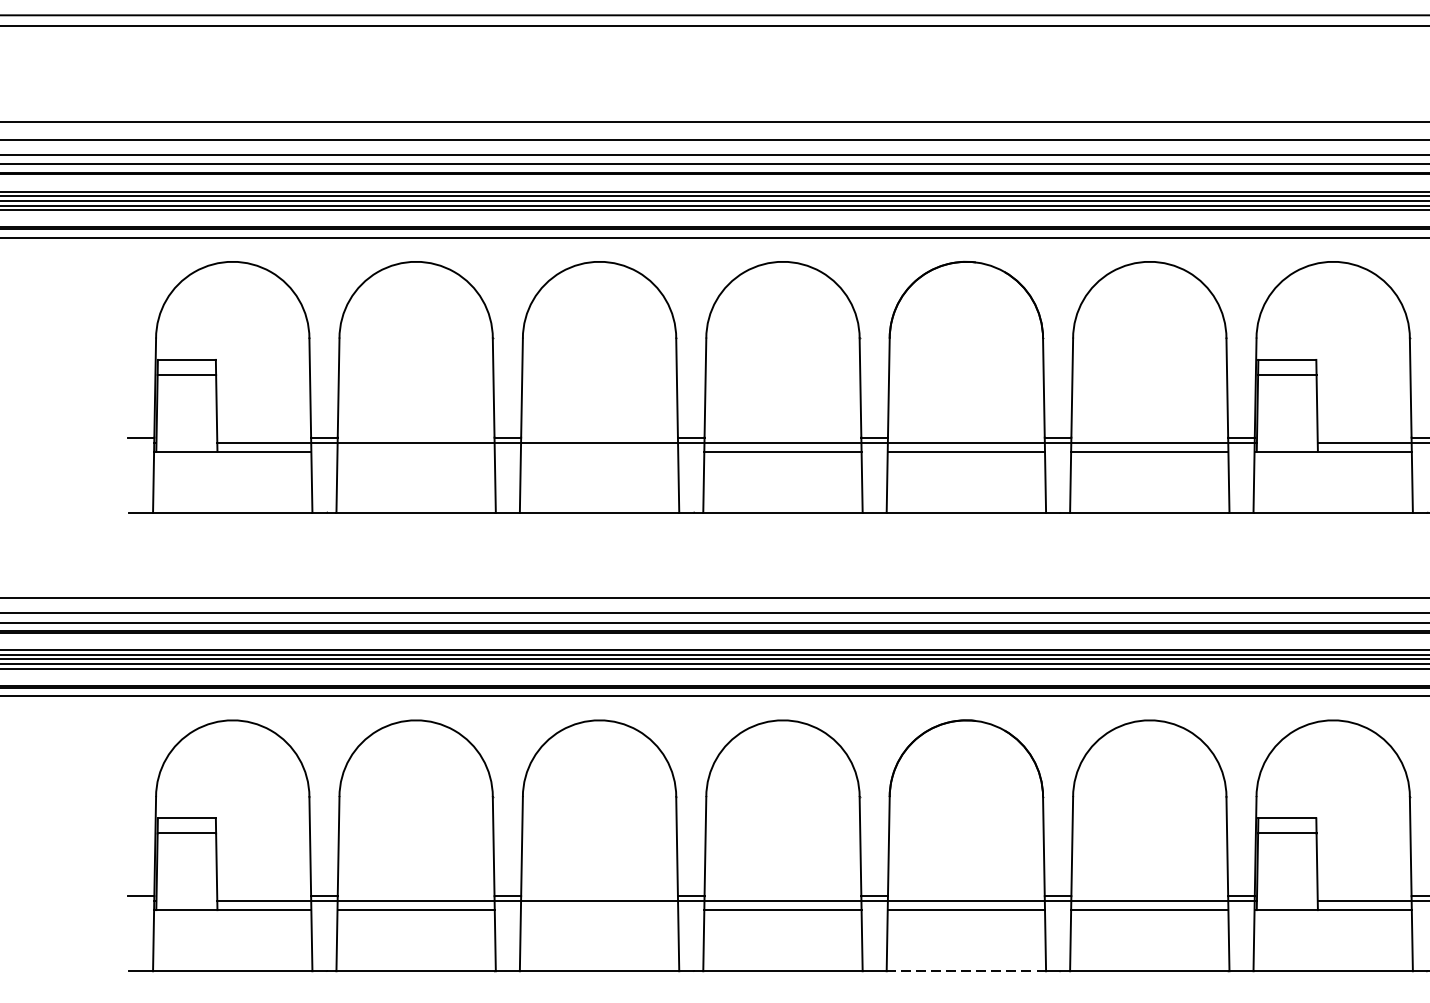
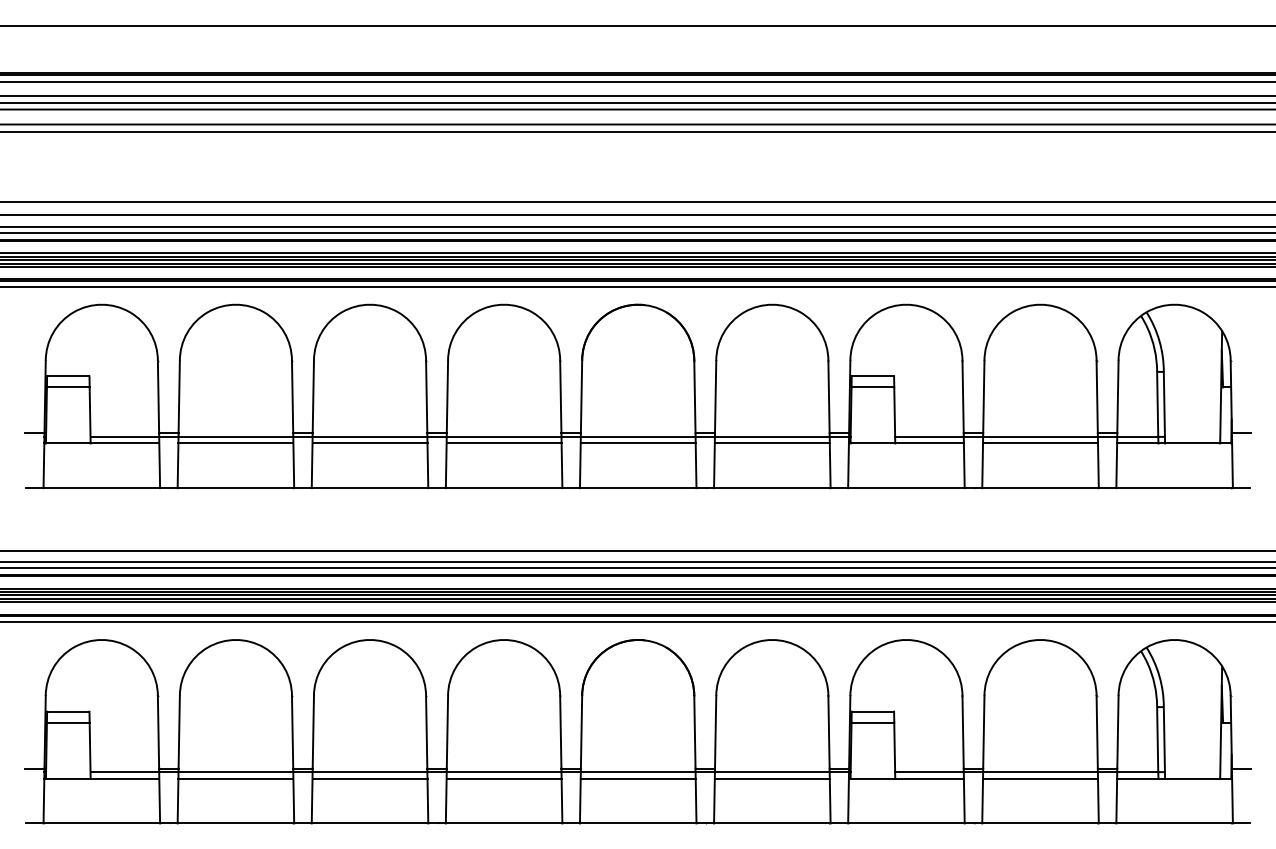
line: (415, 451) -> (235, 443), added
line: (598, 451) -> (369, 443), added
line: (598, 909) -> (369, 778), added
line: (965, 971) -> (637, 823), dashed -> solid

